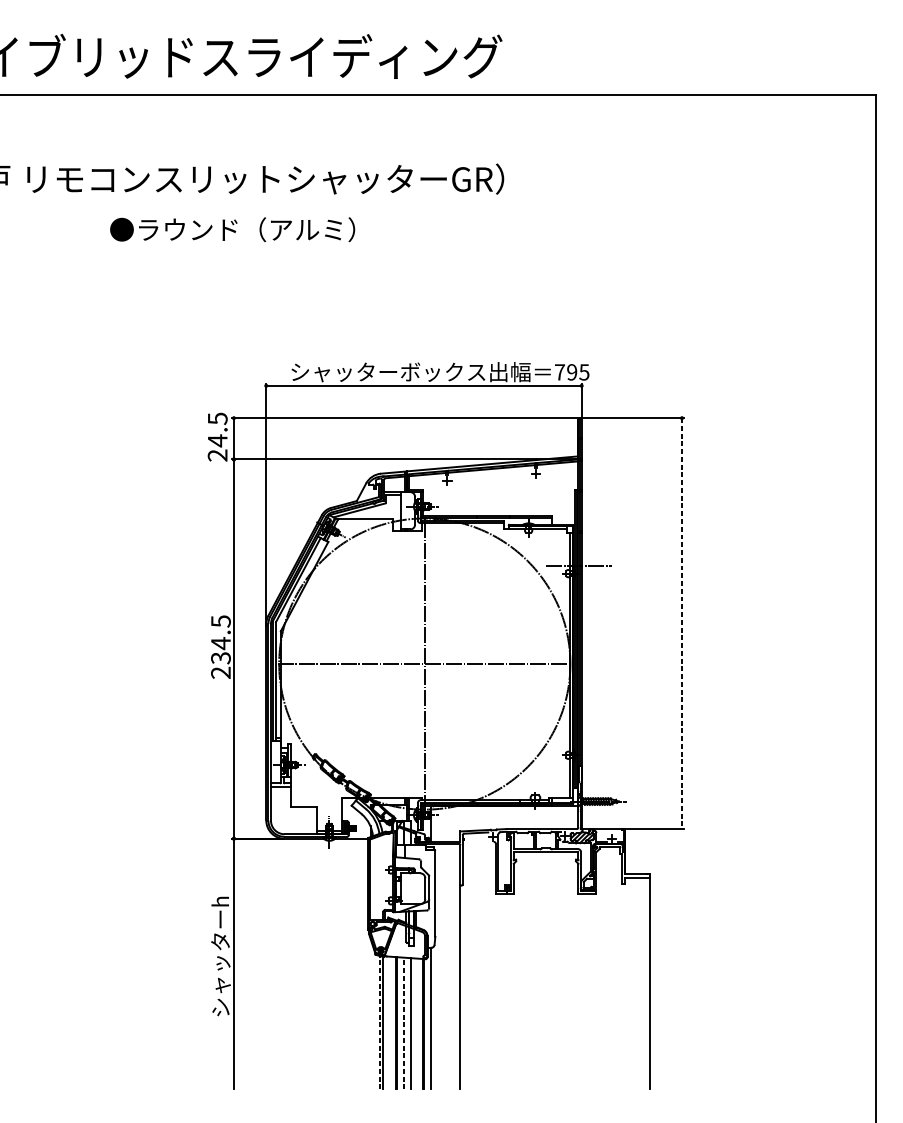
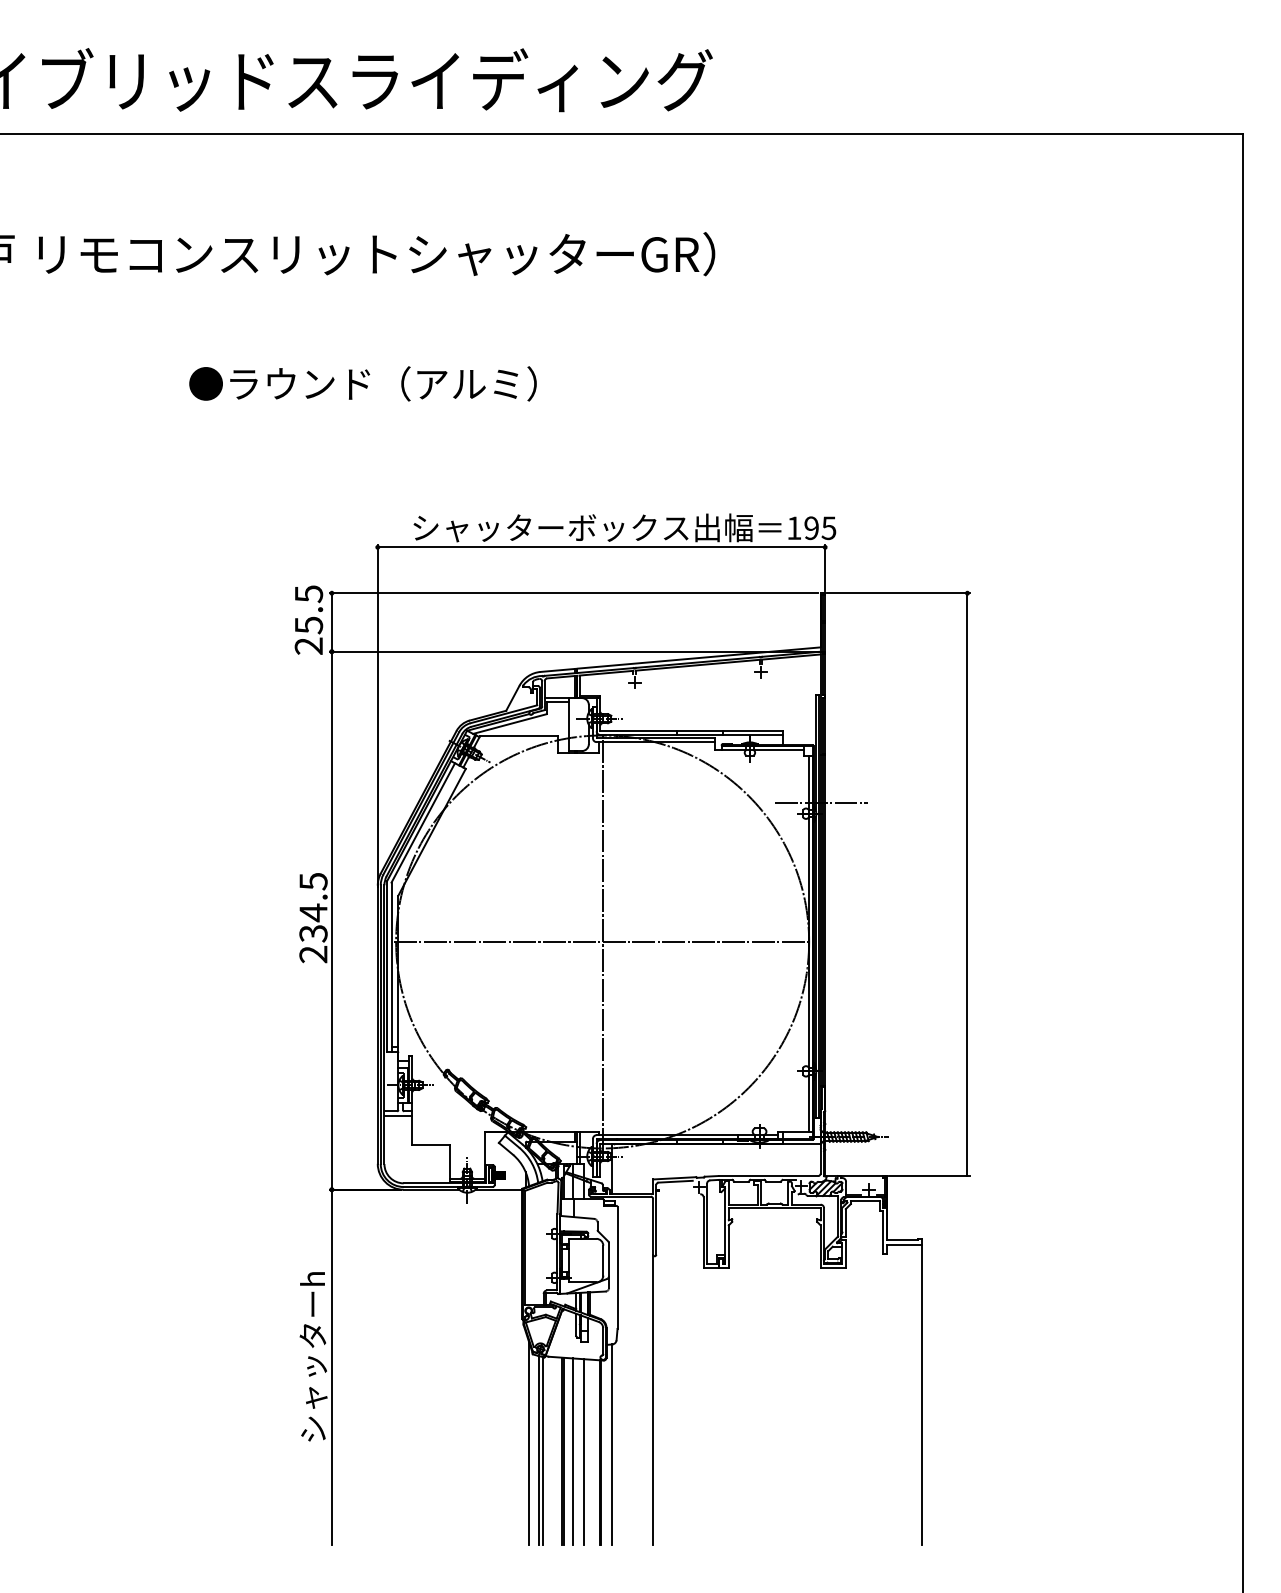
text: (232, 229) -> (362, 383), moved
text: (560, 371) -> (794, 527), 795 -> 195
text: (218, 440) -> (309, 625), 24.5 -> 25.5
line: (682, 624) -> (967, 885), dashed -> solid
line: (373, 1017) -> (529, 1443), added
line: (379, 1022) -> (538, 1450), dashed -> solid
line: (404, 1023) -> (573, 1451), dashed -> solid

